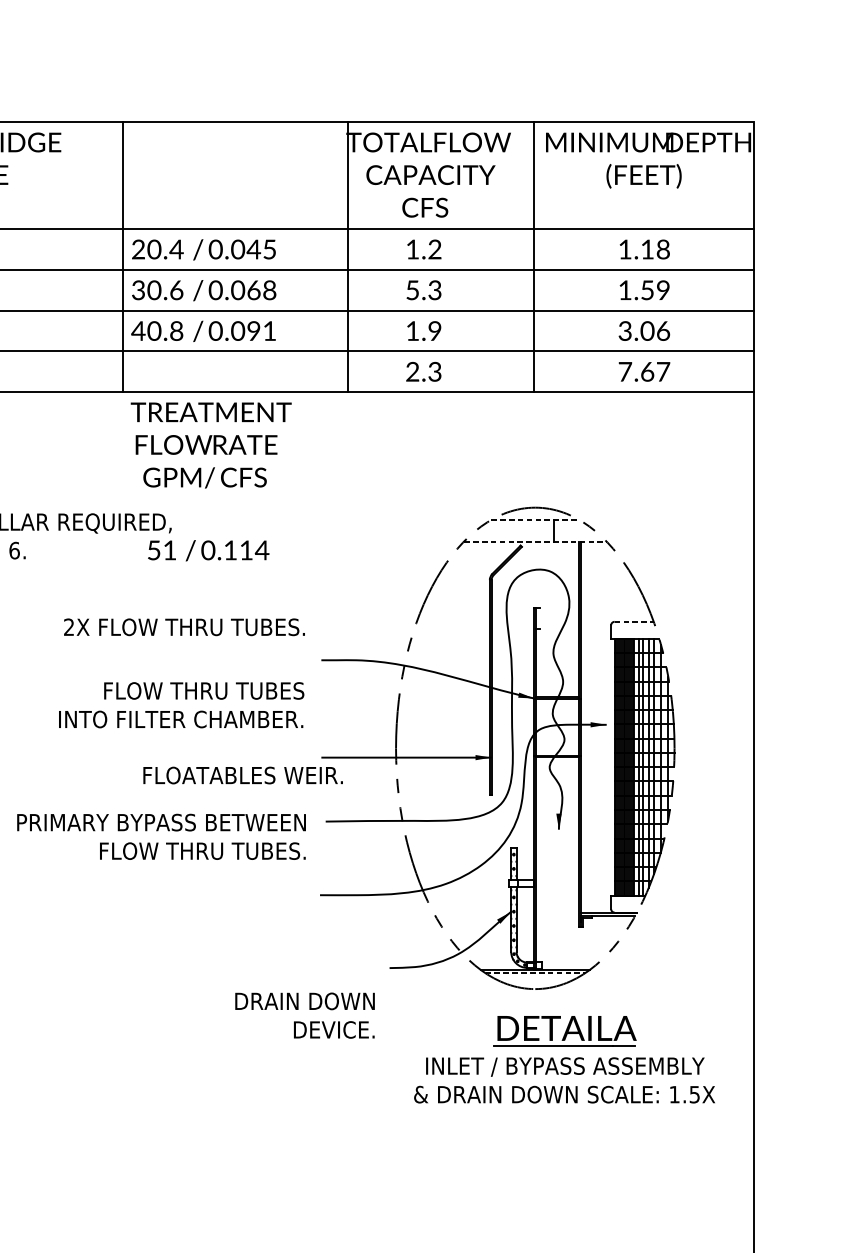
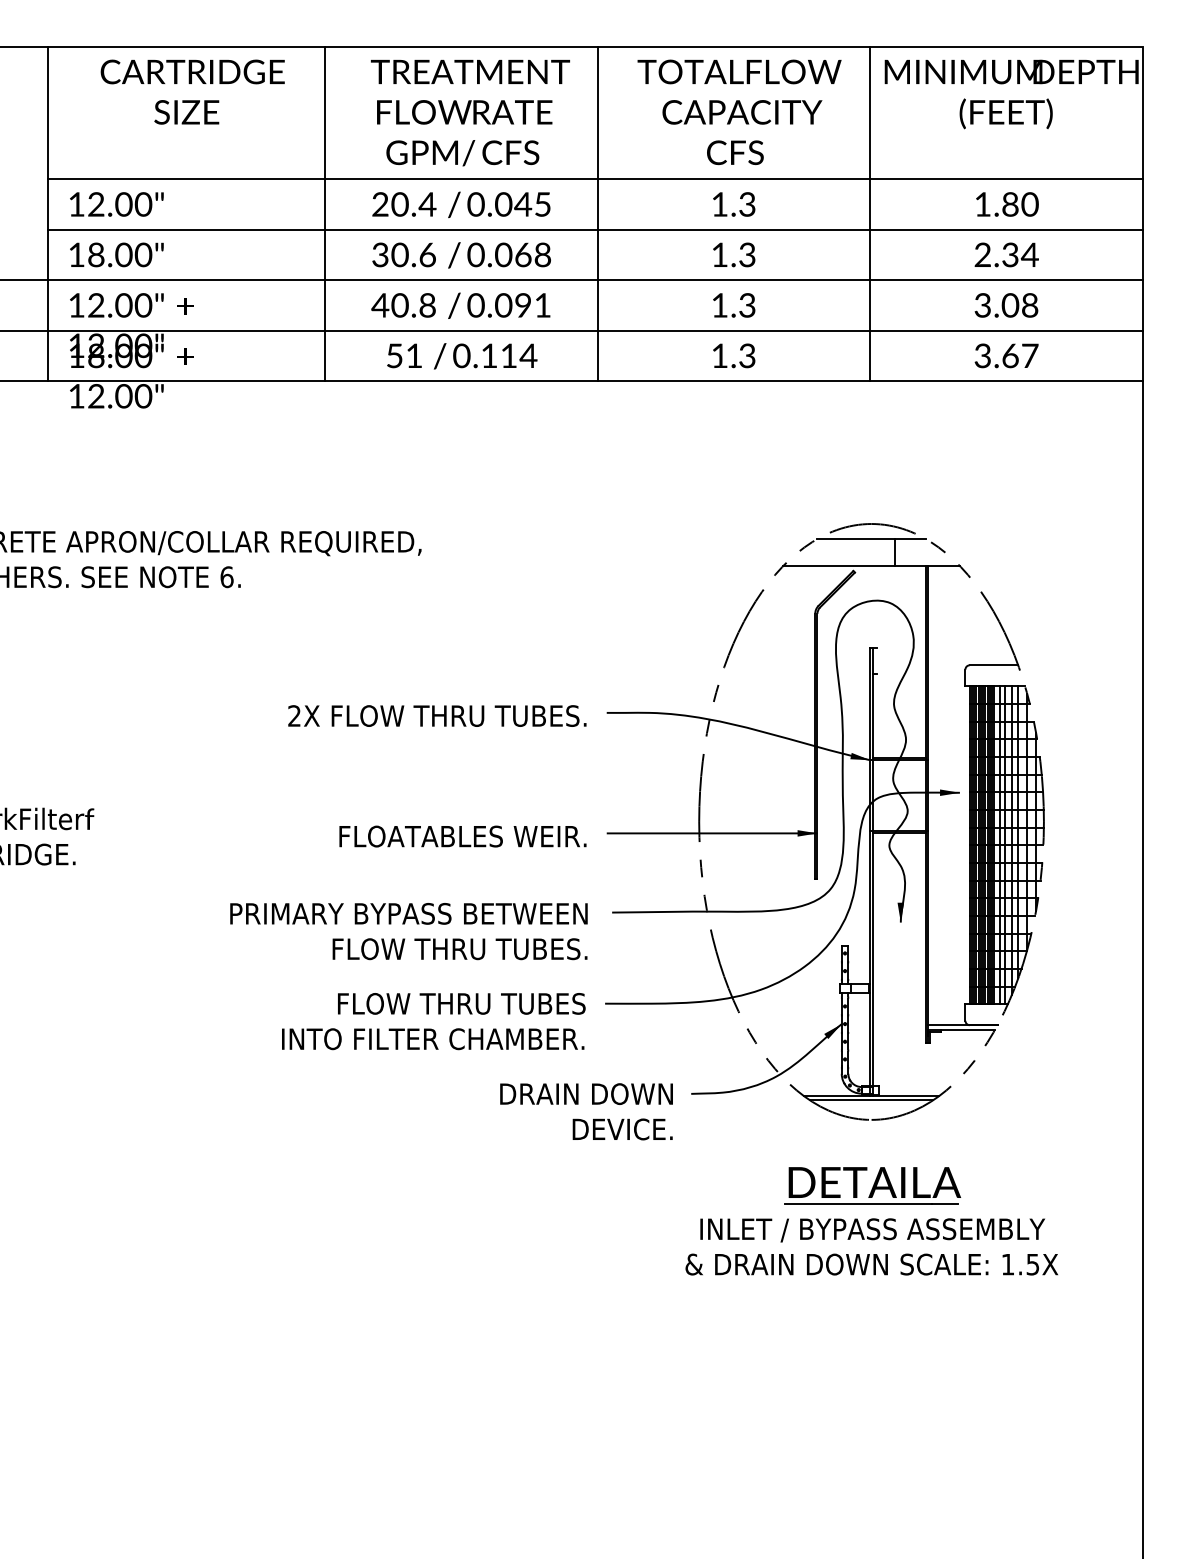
text: (655, 249) -> (1020, 204), 1.18 -> 1.80
text: (435, 250) -> (747, 205), 1.2 -> 1.3
line: (123, 256) -> (325, 213), moved
line: (347, 256) -> (597, 213), moved
text: (412, 289) -> (719, 254), 5.3 -> 1.3
text: (644, 289) -> (1006, 254), 1.59 -> 2.34
text: (435, 331) -> (747, 305), 1.9 -> 1.3
text: (663, 331) -> (1030, 305), 3.06 -> 3.08
text: (412, 371) -> (719, 355), 2.3 -> 1.3
text: (624, 371) -> (982, 355), 7.67 -> 3.67
text: (210, 445) -> (469, 113), moved
line: (535, 520) -> (871, 539), dashed -> solid
line: (536, 541) -> (872, 565), dashed -> solid
text: (208, 550) -> (462, 356), moved
line: (634, 621) -> (994, 665), dashed -> solid
text: (184, 626) -> (437, 715), moved
text: (181, 705) -> (433, 1021), moved
text: (242, 775) -> (462, 836), moved
line: (535, 973) -> (871, 1100), dashed -> solid
text: (305, 1015) -> (586, 1111), moved
part: (564, 1059) -> (871, 1221), moved

